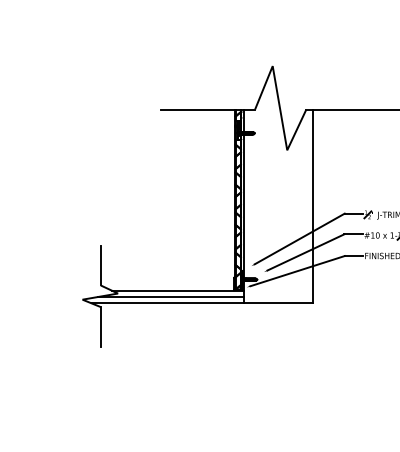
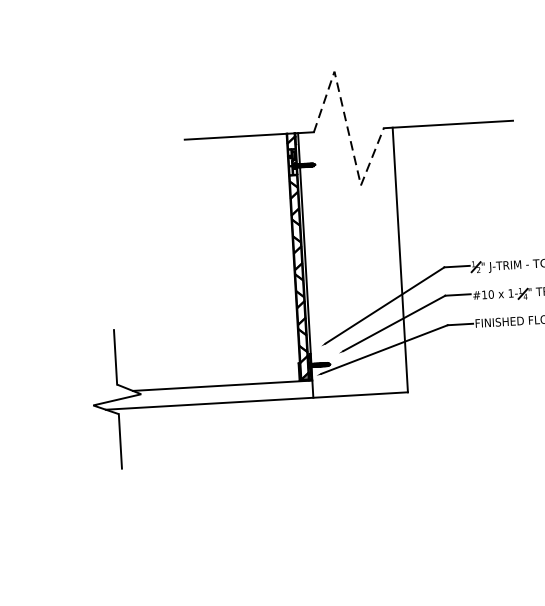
line: (279, 108) -> (347, 128), solid -> dashed
line: (170, 297) -> (213, 395), removed

